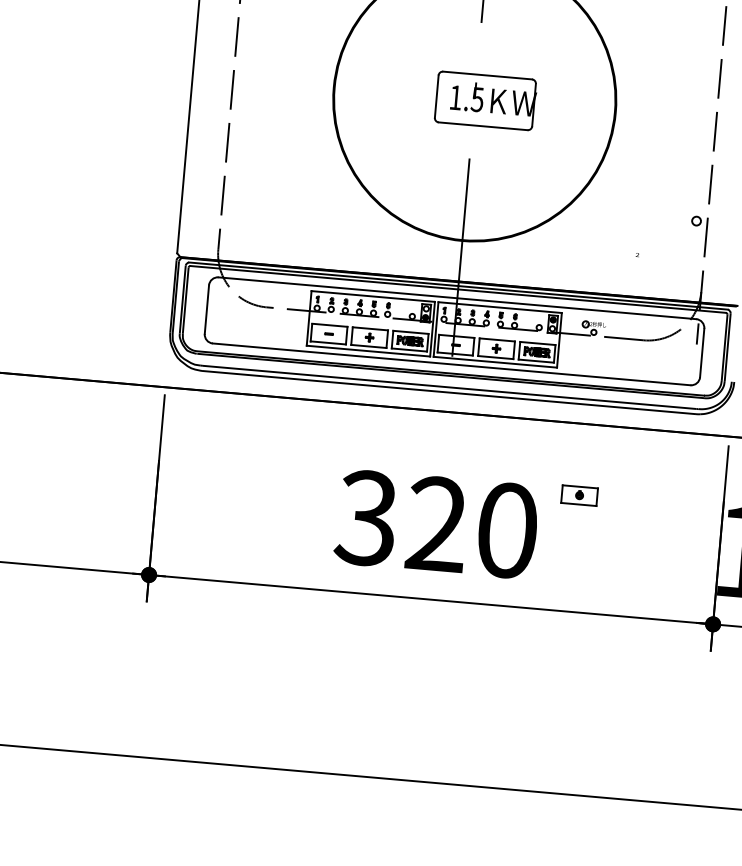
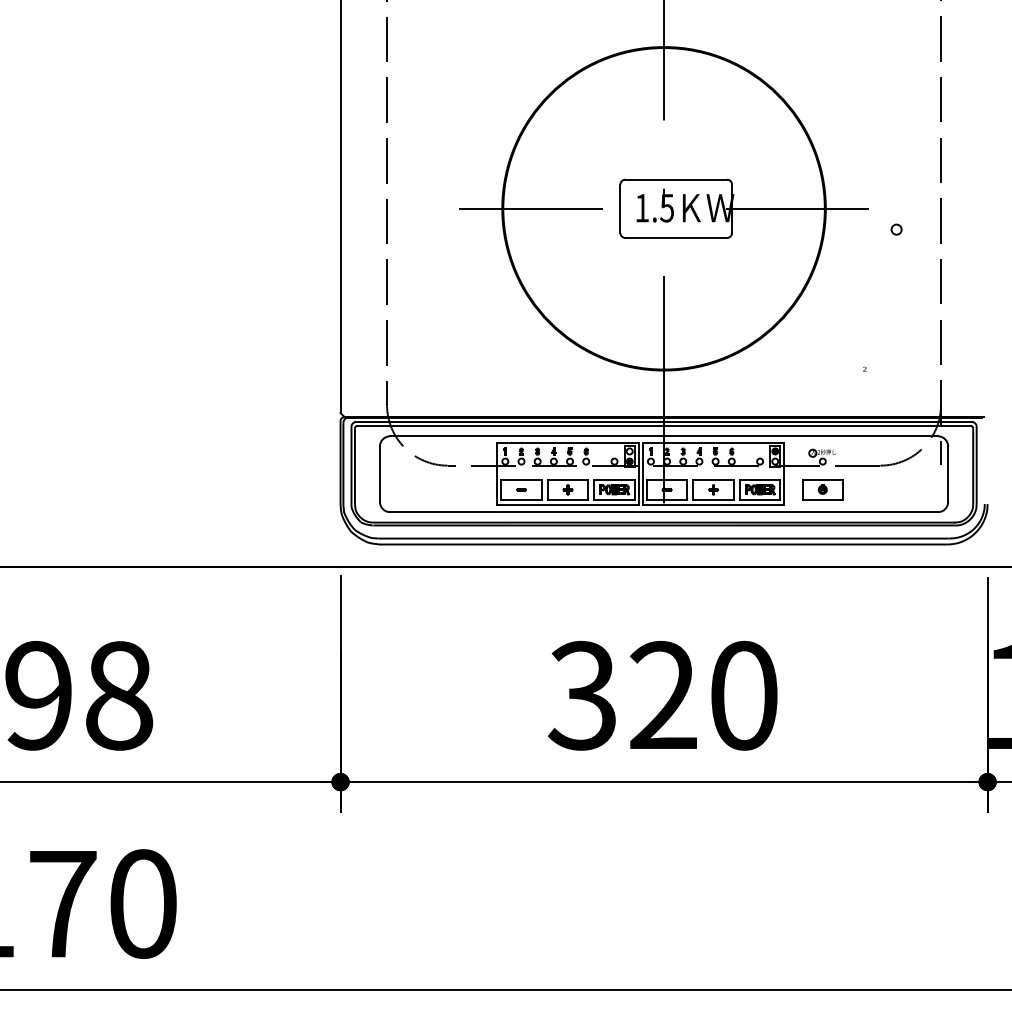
line: (358, 90) -> (530, 209), added
line: (590, 110) -> (796, 209), added
circle: (696, 220) -> (896, 229), moved
part: (579, 495) -> (822, 489), moved

